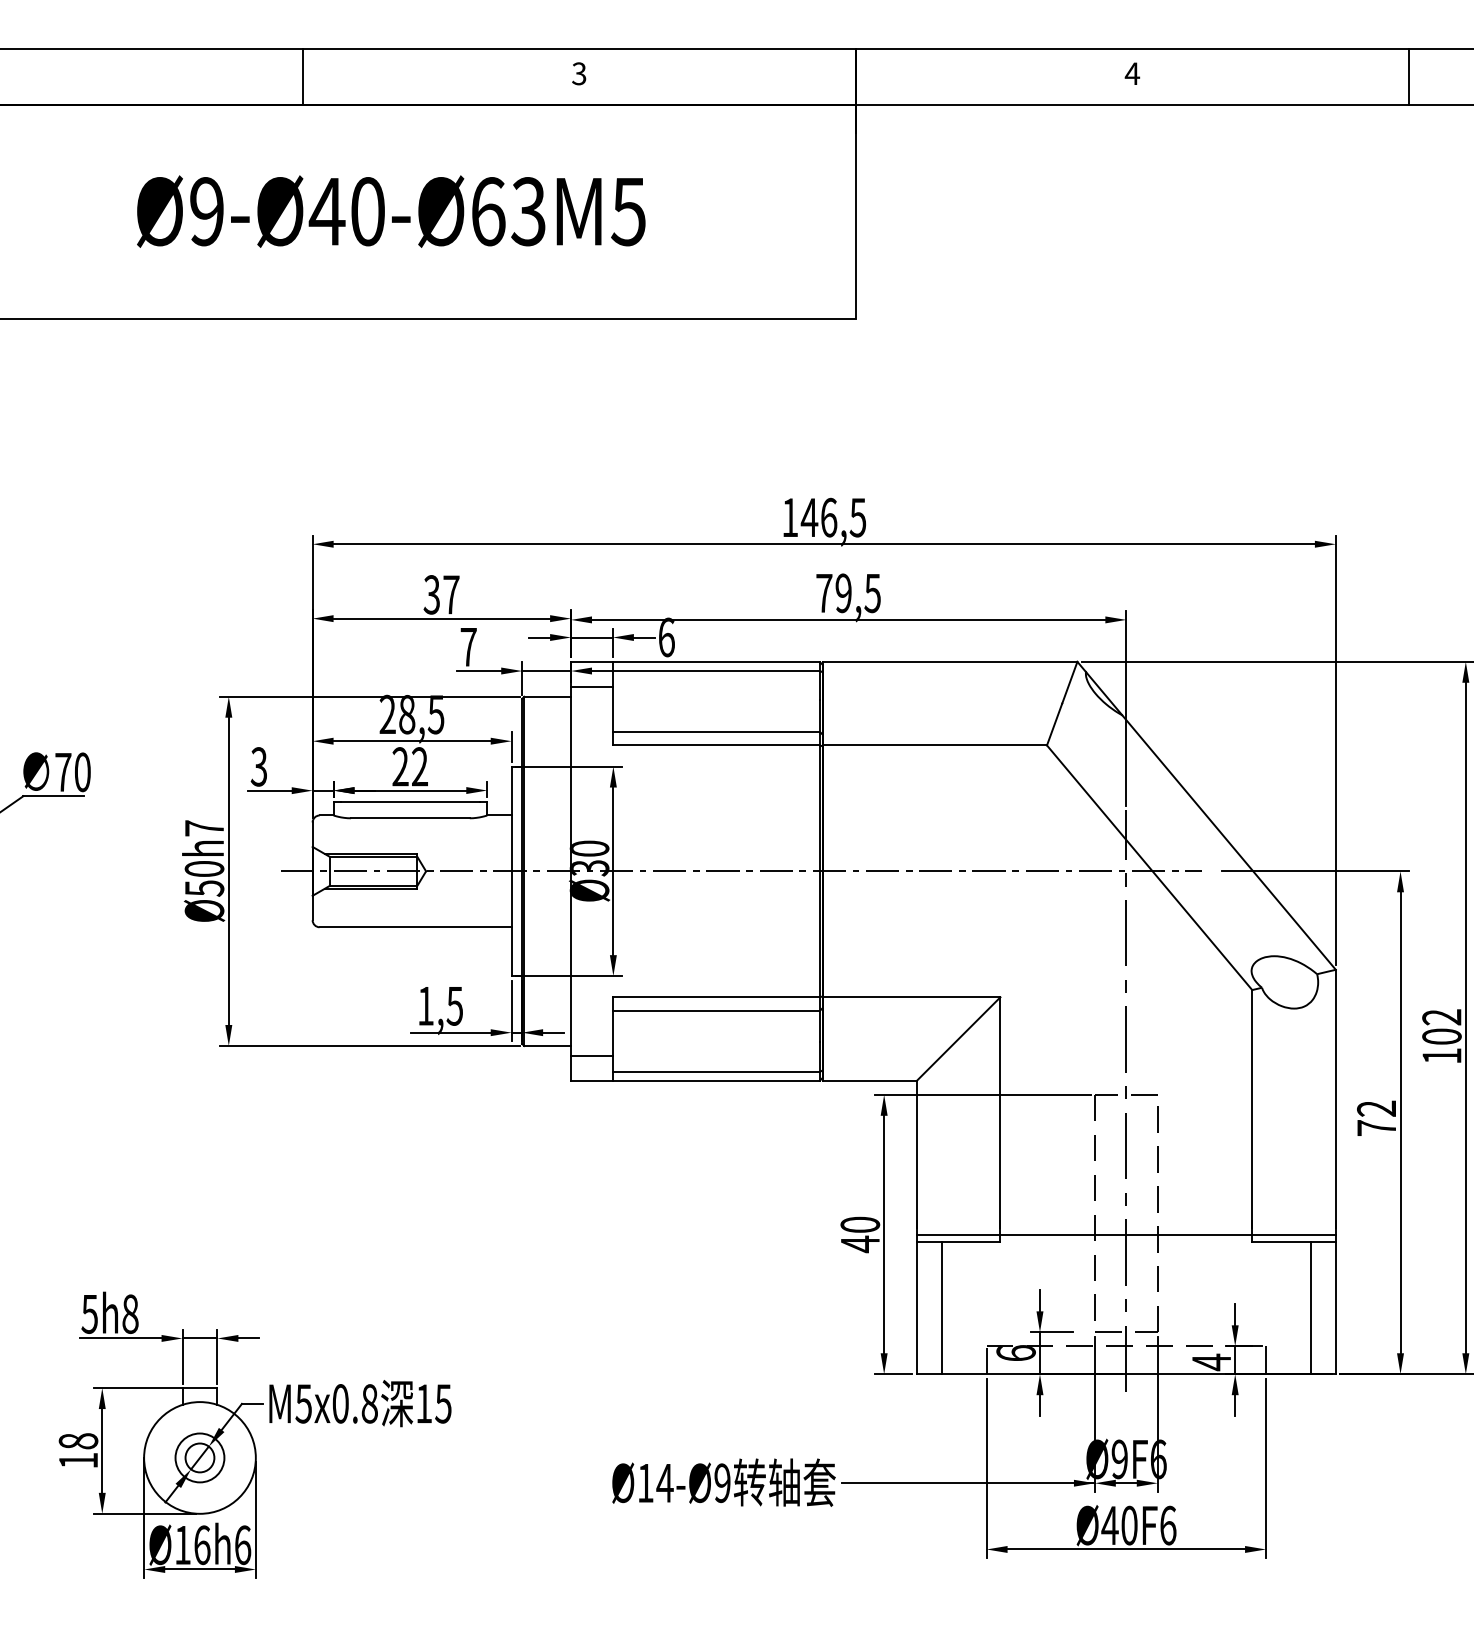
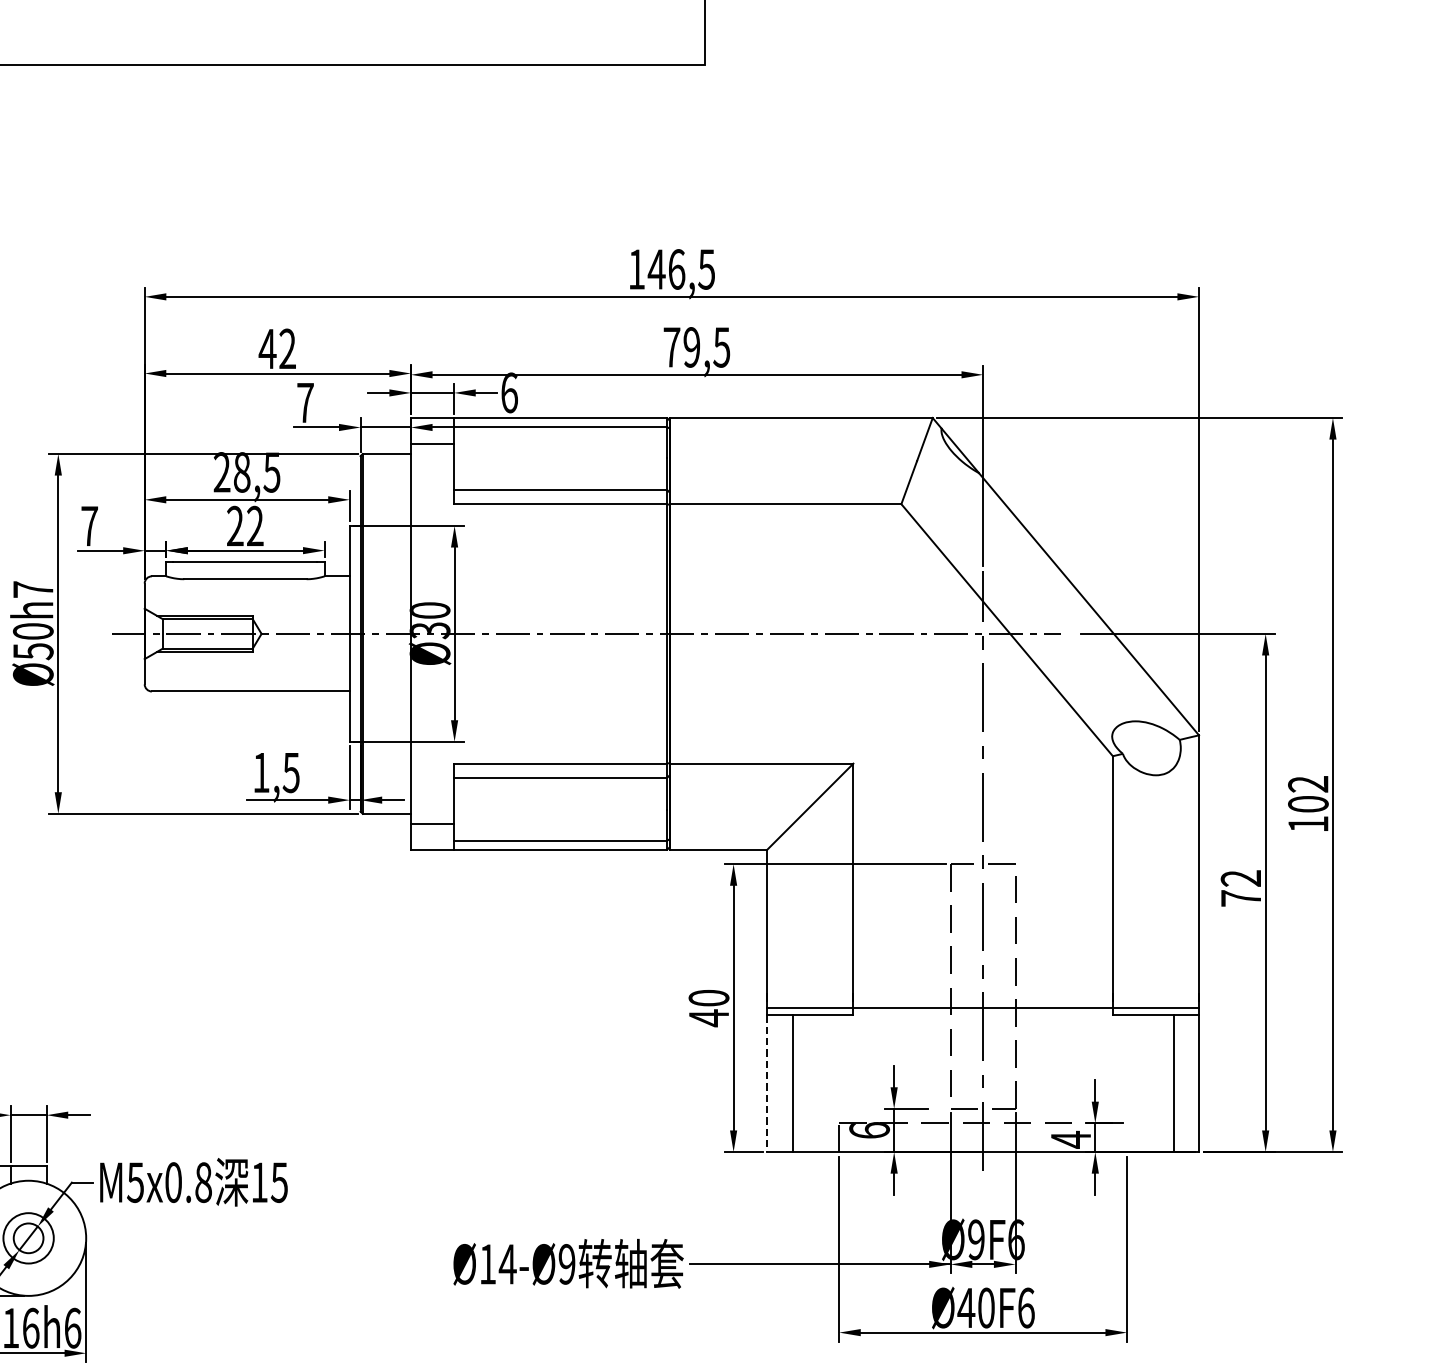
text: (441, 594) -> (277, 348), 37 -> 42
text: (258, 766) -> (88, 525), 3 -> 7
line: (916, 1308) -> (766, 1084), solid -> dashed
line: (1266, 1360) -> (1127, 1137), removed

